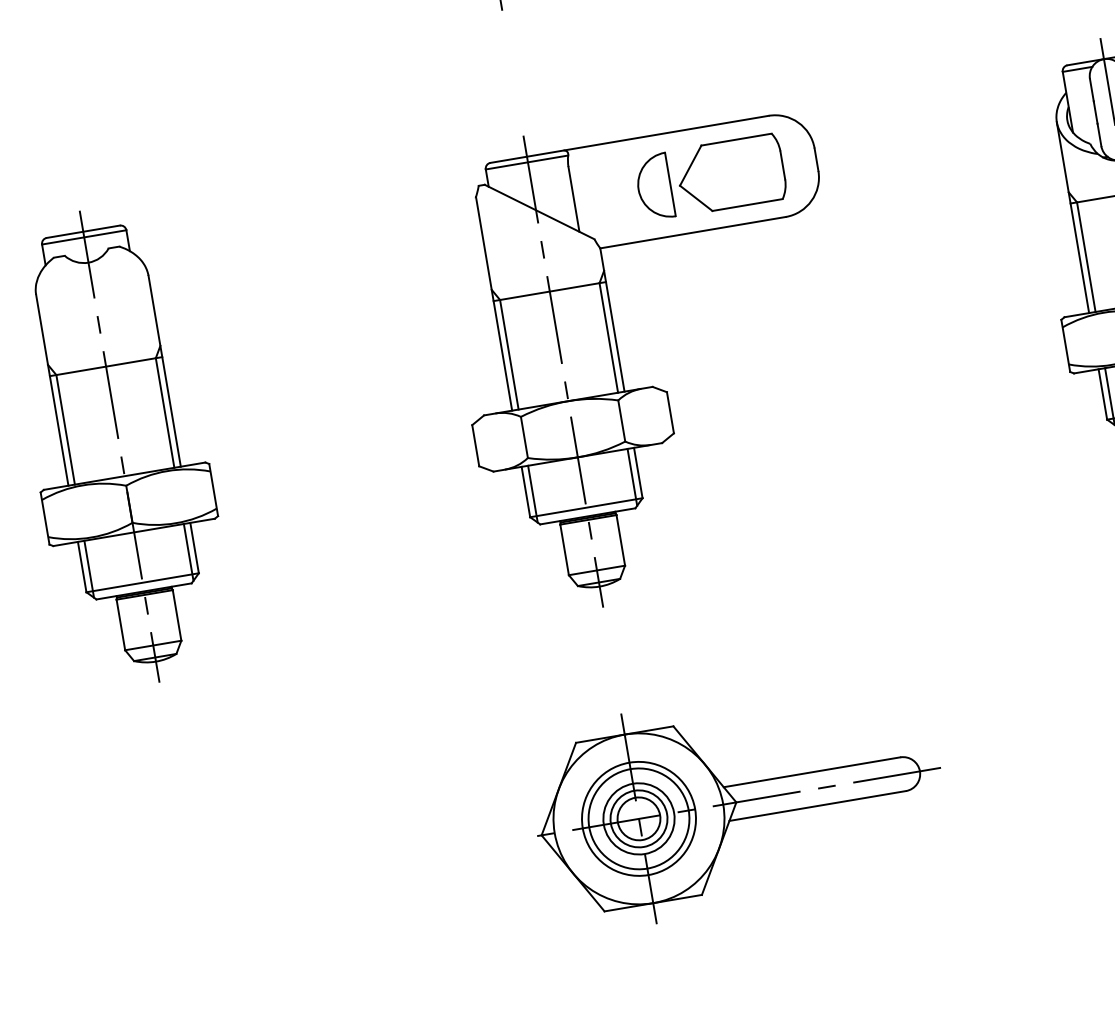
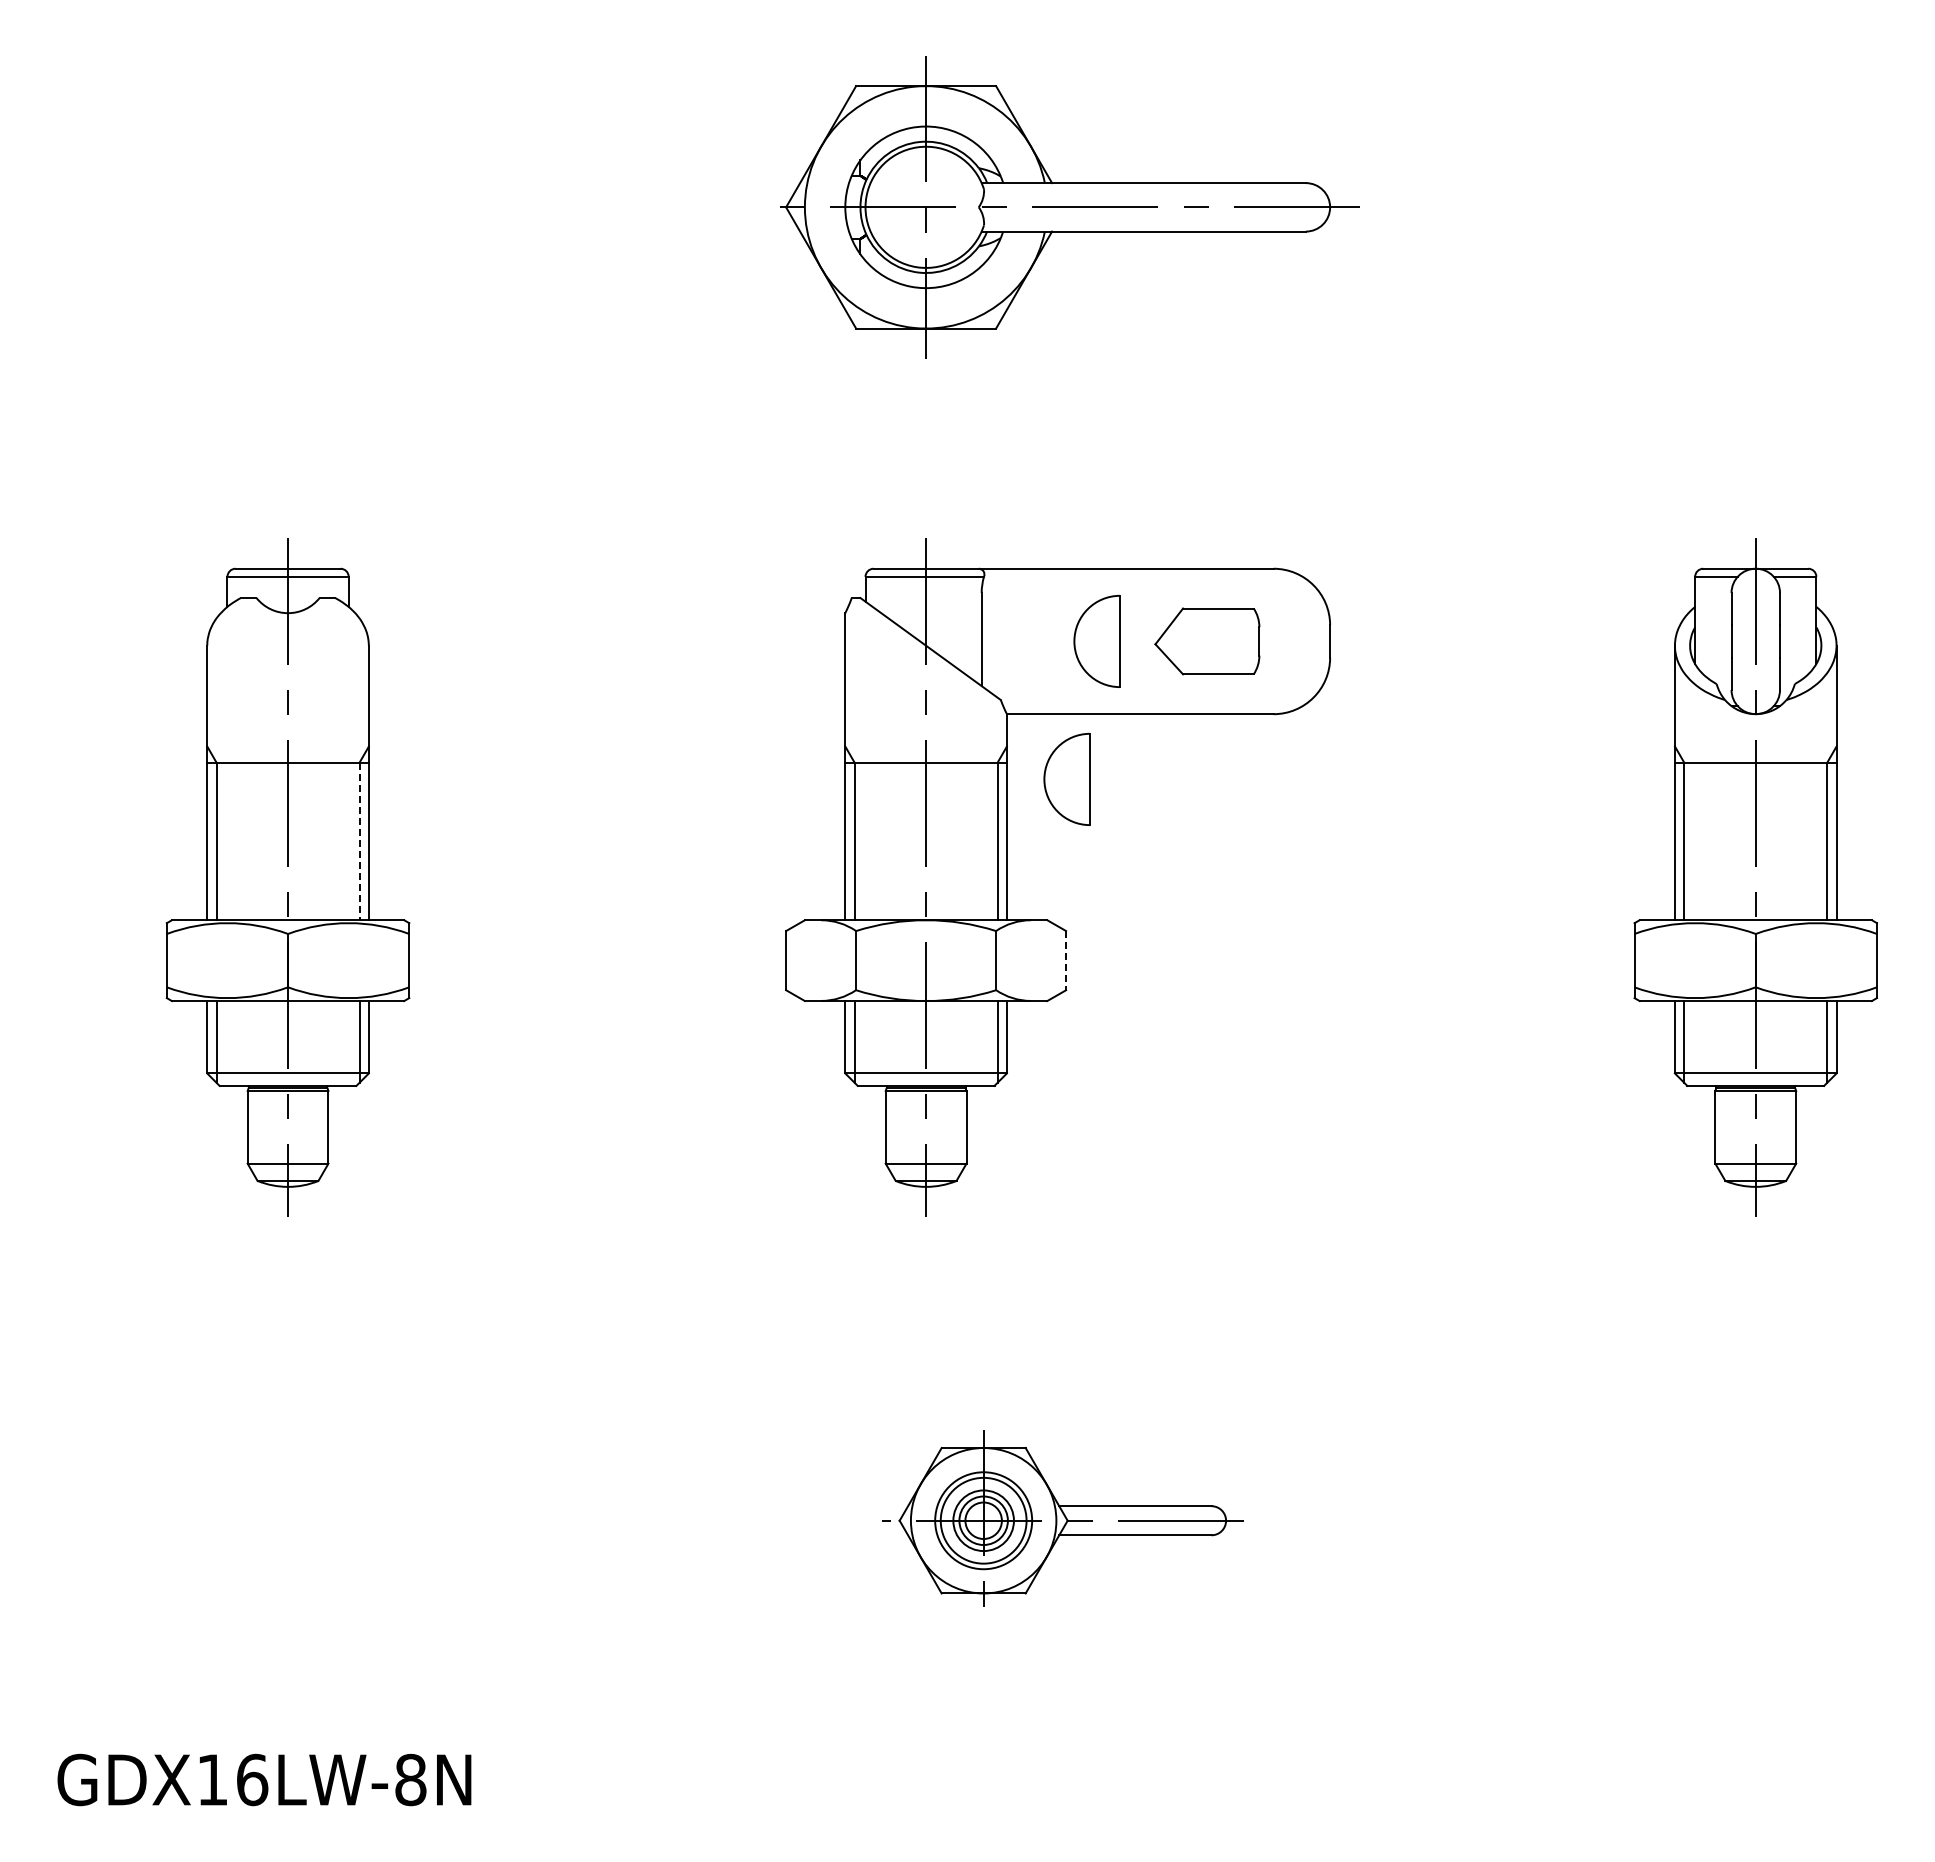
part: (731, 174) -> (1207, 641), size x0.7
part: (649, 286) -> (1066, 778), added
line: (670, 412) -> (1066, 960), solid -> dashed
line: (165, 413) -> (359, 841), solid -> dashed
part: (738, 801) -> (1069, 1520), size x0.6

